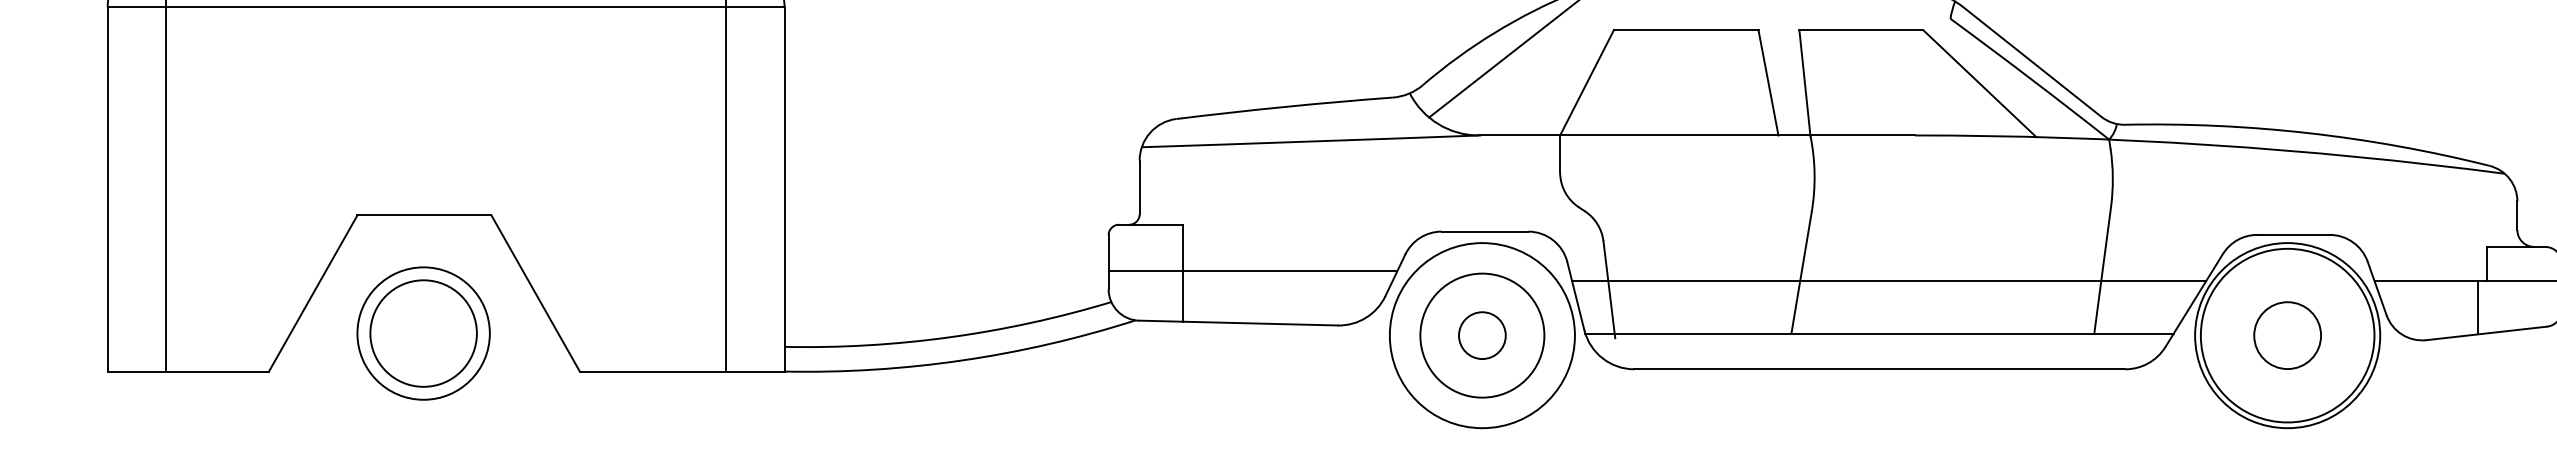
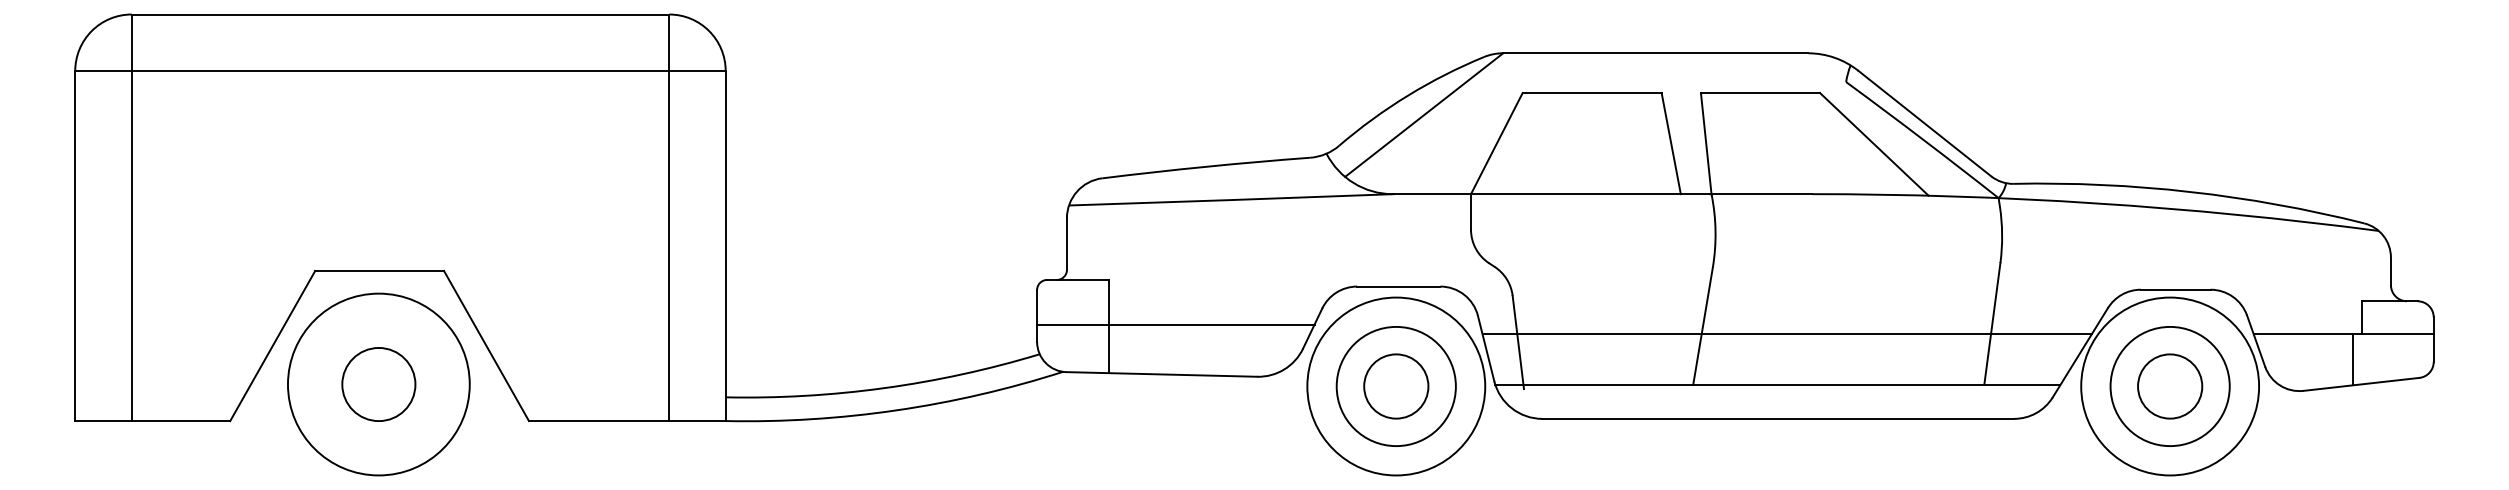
circle: (423, 333) -> (378, 384), size x0.71
circle: (423, 333) -> (378, 384), size x1.43
circle: (1482, 335) -> (1396, 386), size x1.43
circle: (2286, 335) -> (2169, 386), size x0.71

